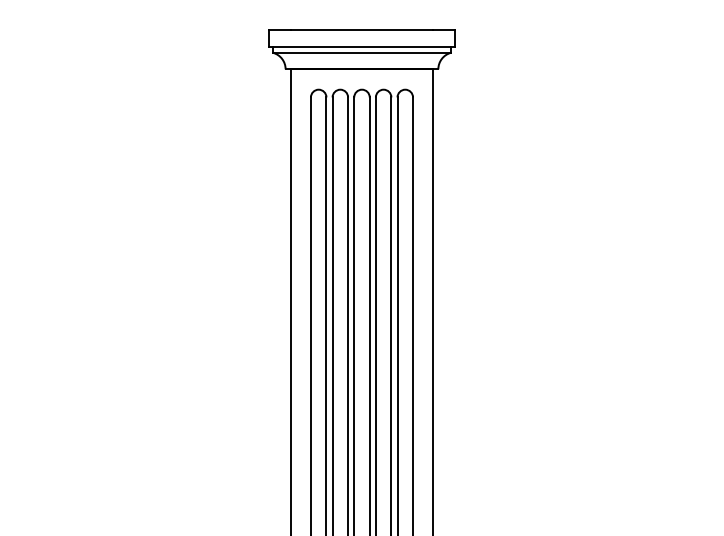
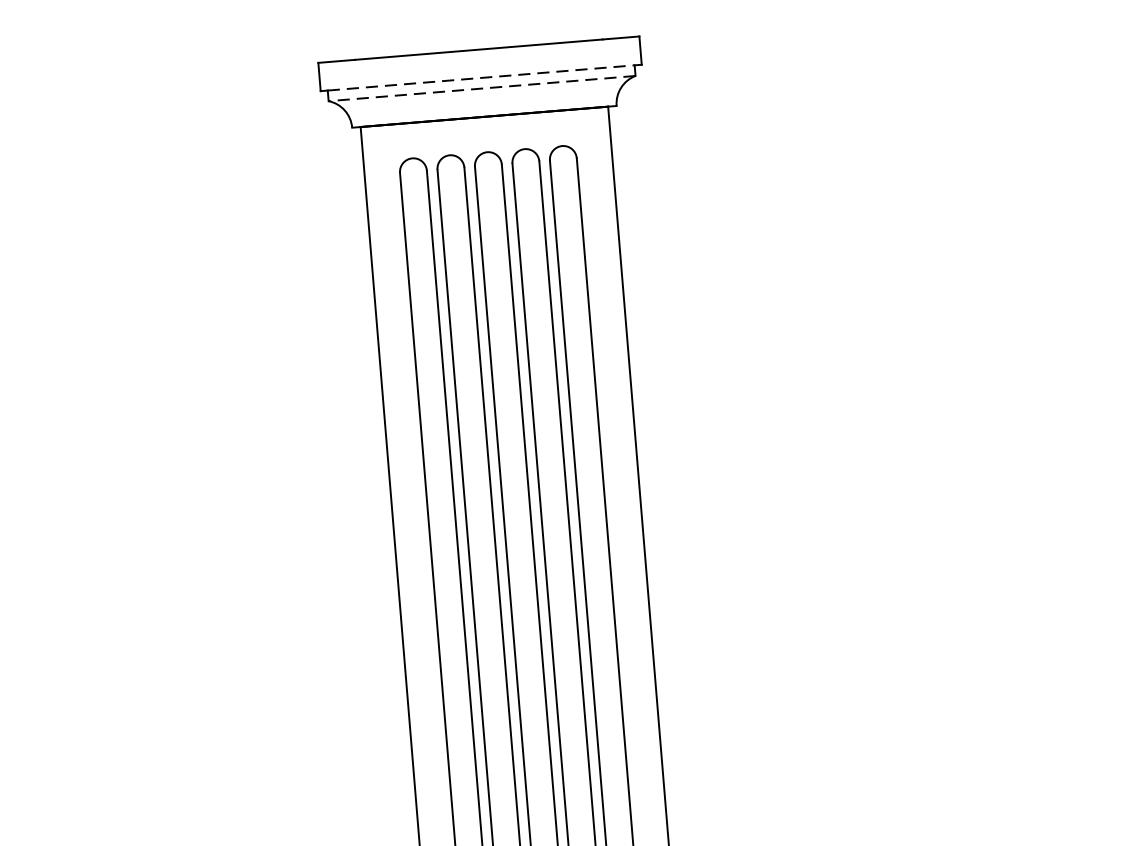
line: (361, 46) -> (480, 77), solid -> dashed
line: (361, 52) -> (481, 87), solid -> dashed

